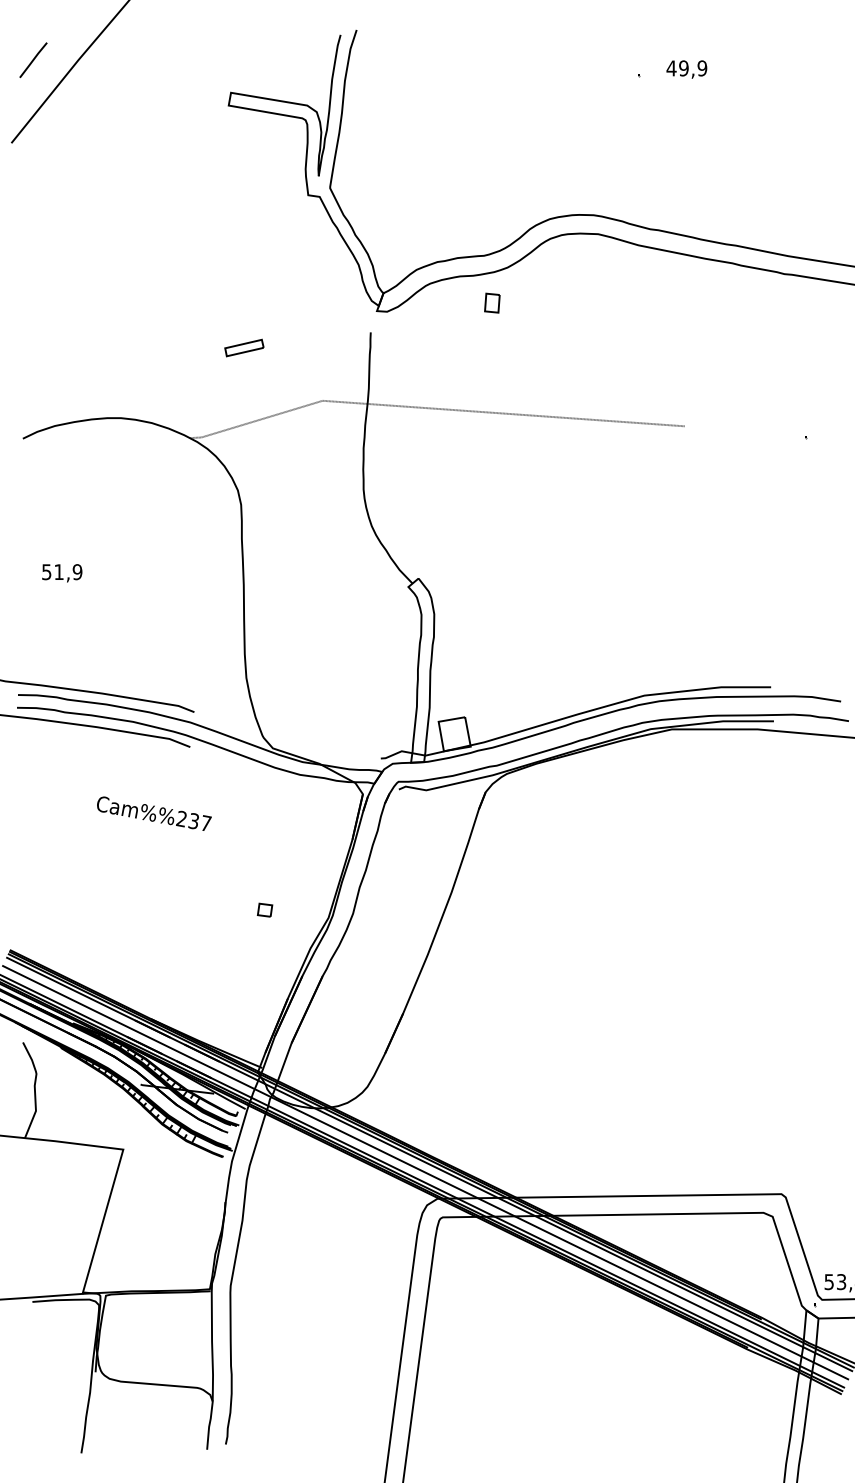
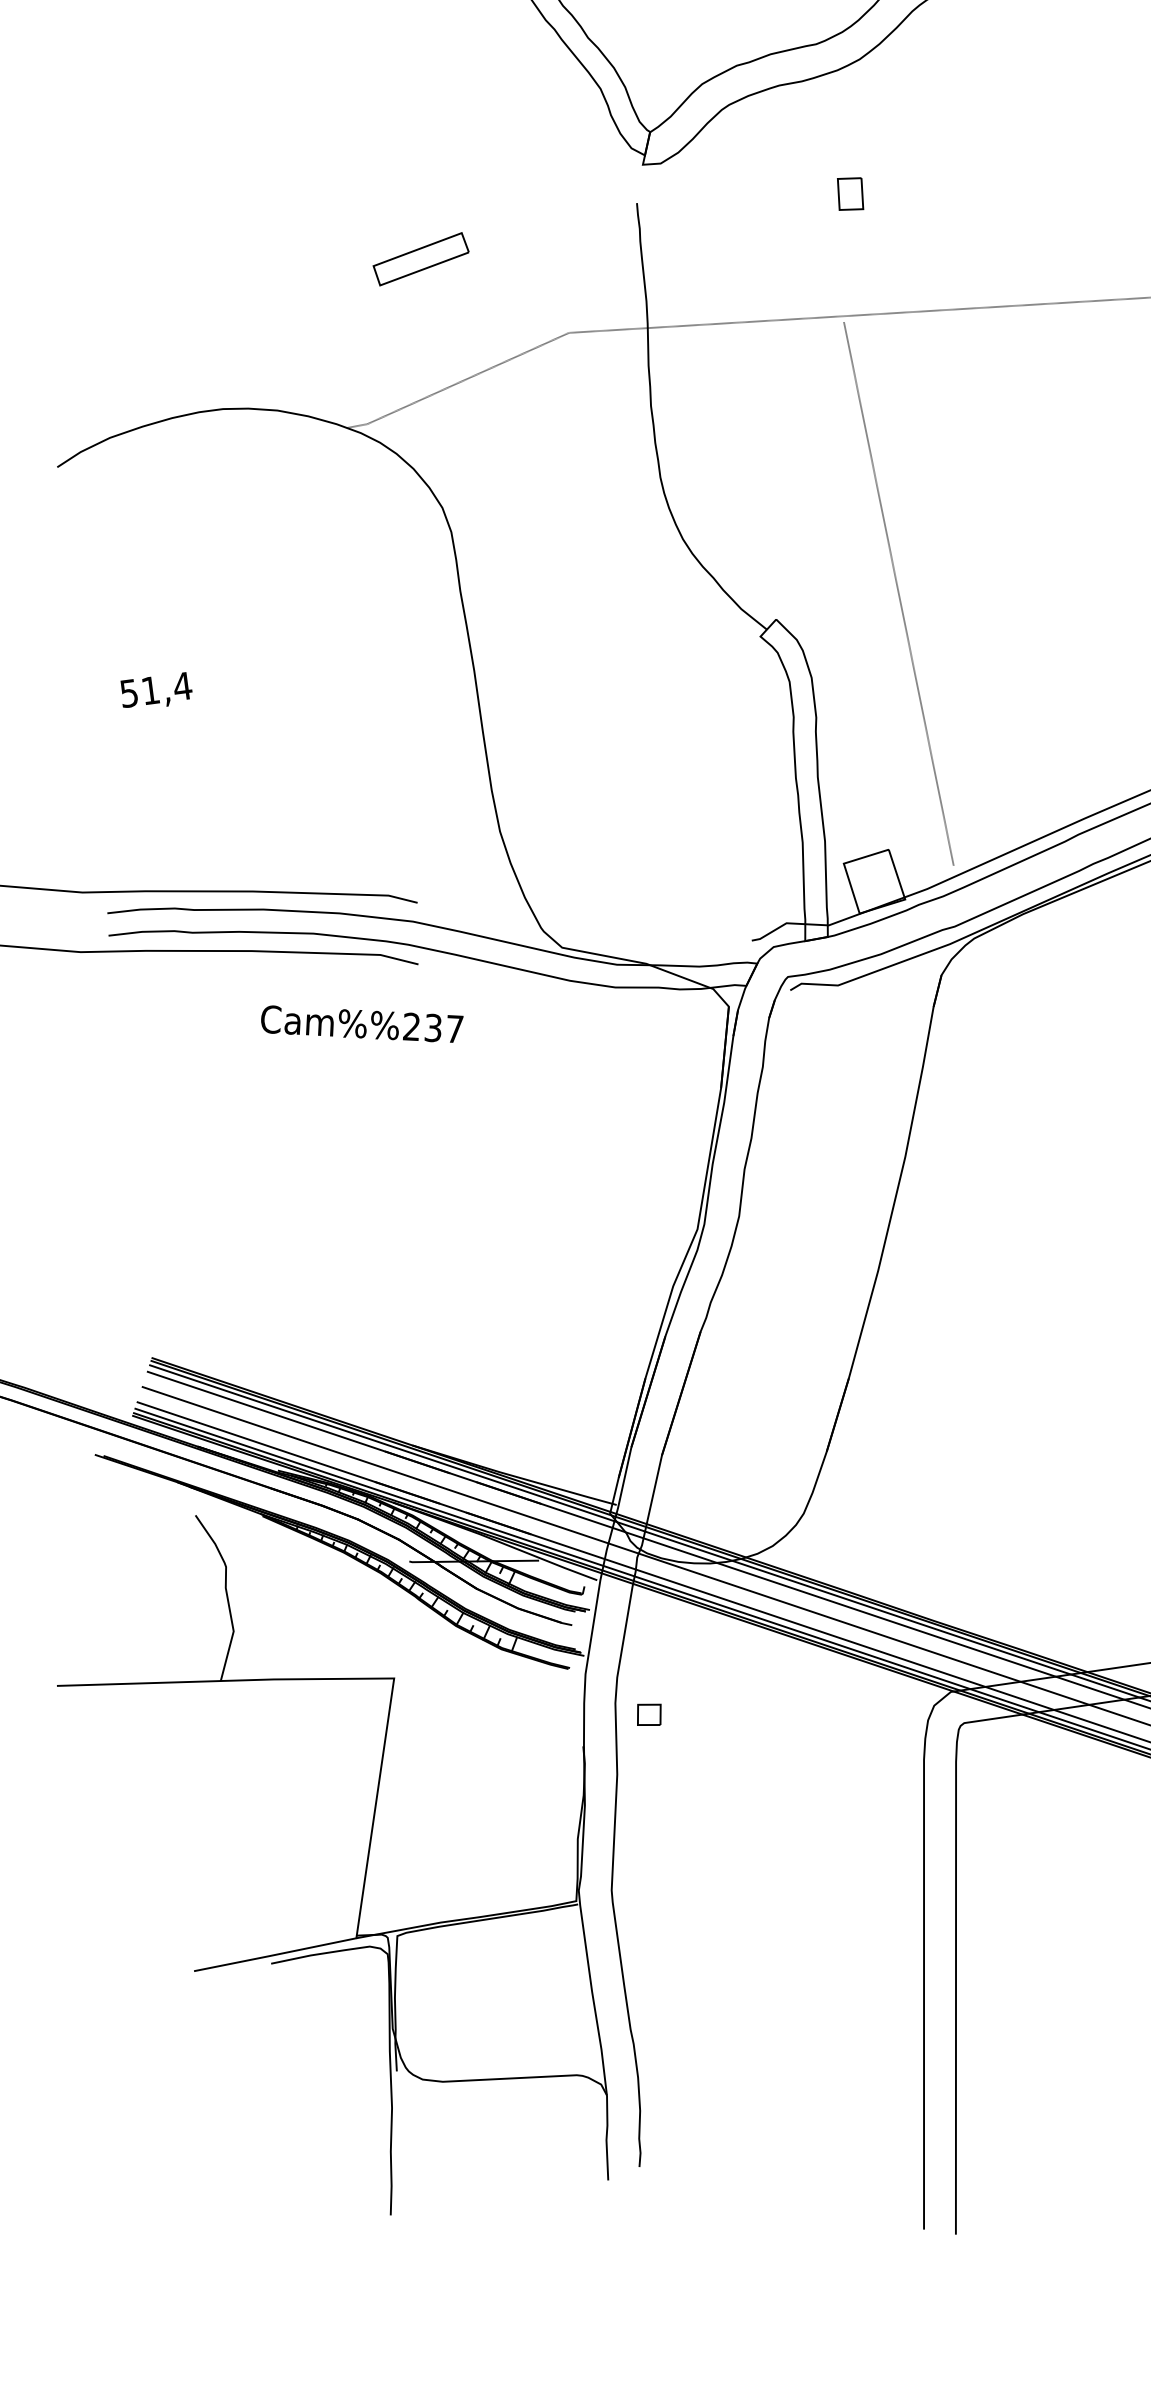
part: (492, 302) -> (850, 192), moved
part: (244, 347) -> (421, 258), size x1.43
text: (77, 572) -> (182, 687), 51,9 -> 51,4
line: (489, 573) -> (898, 594), added
text: (154, 813) -> (362, 1023), moved
part: (264, 909) -> (648, 1713), moved

